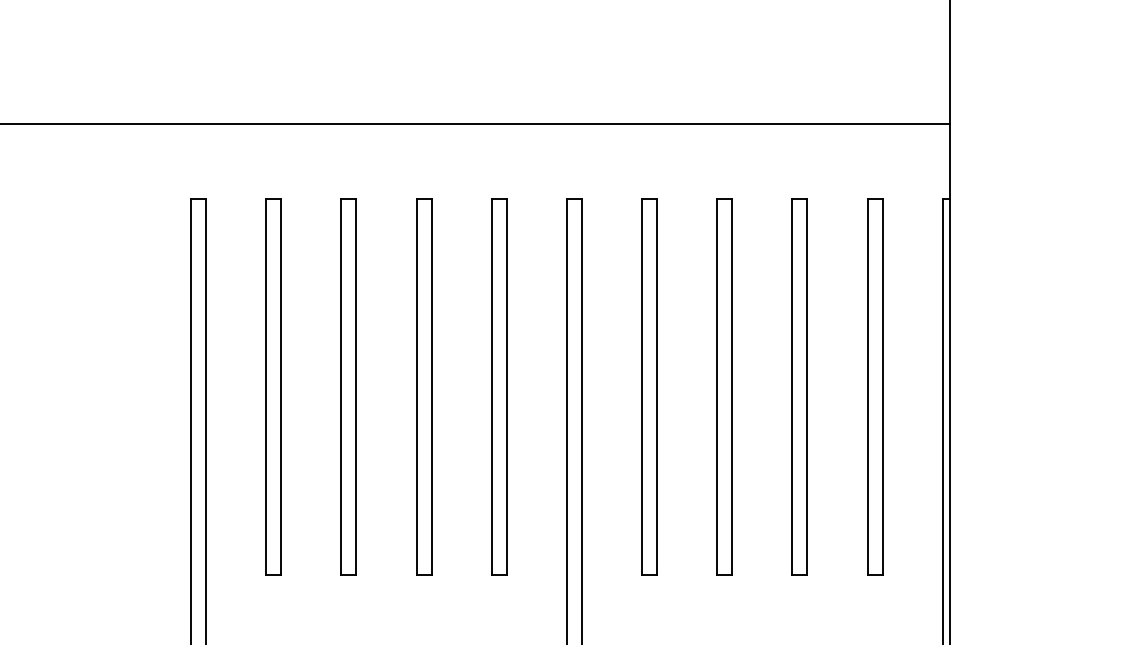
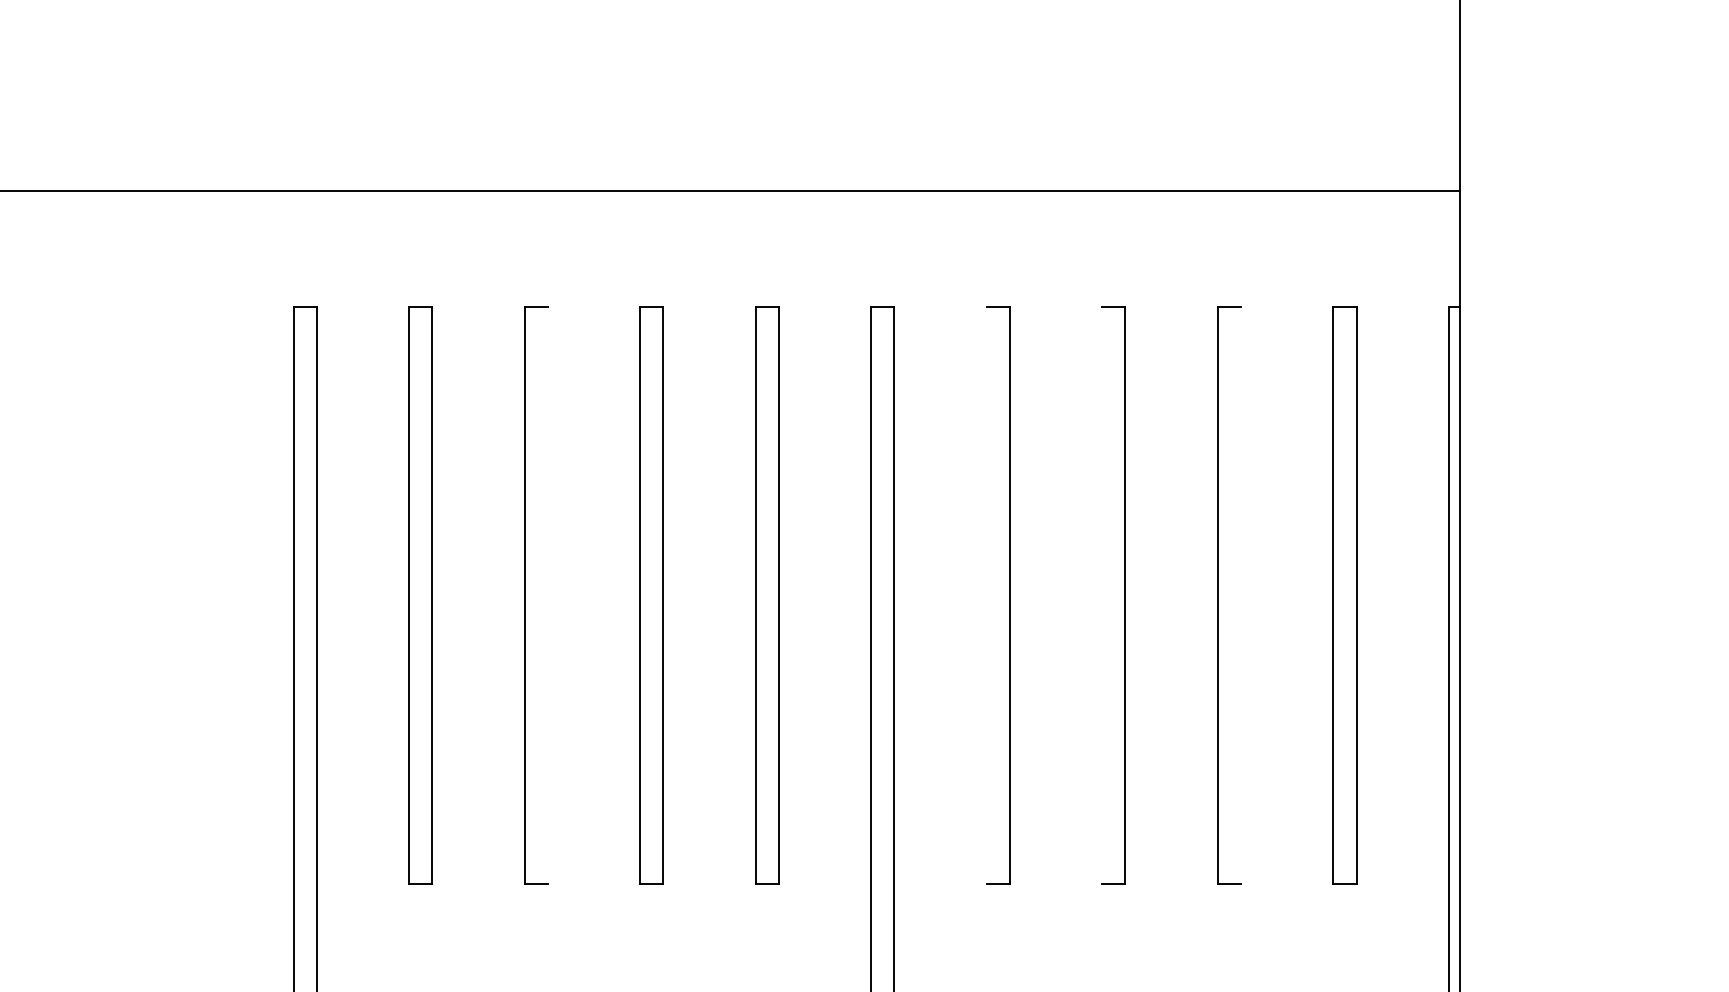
line: (356, 387) -> (547, 595), removed
line: (642, 387) -> (987, 595), removed
line: (717, 387) -> (1102, 595), removed
line: (807, 387) -> (1241, 595), removed

